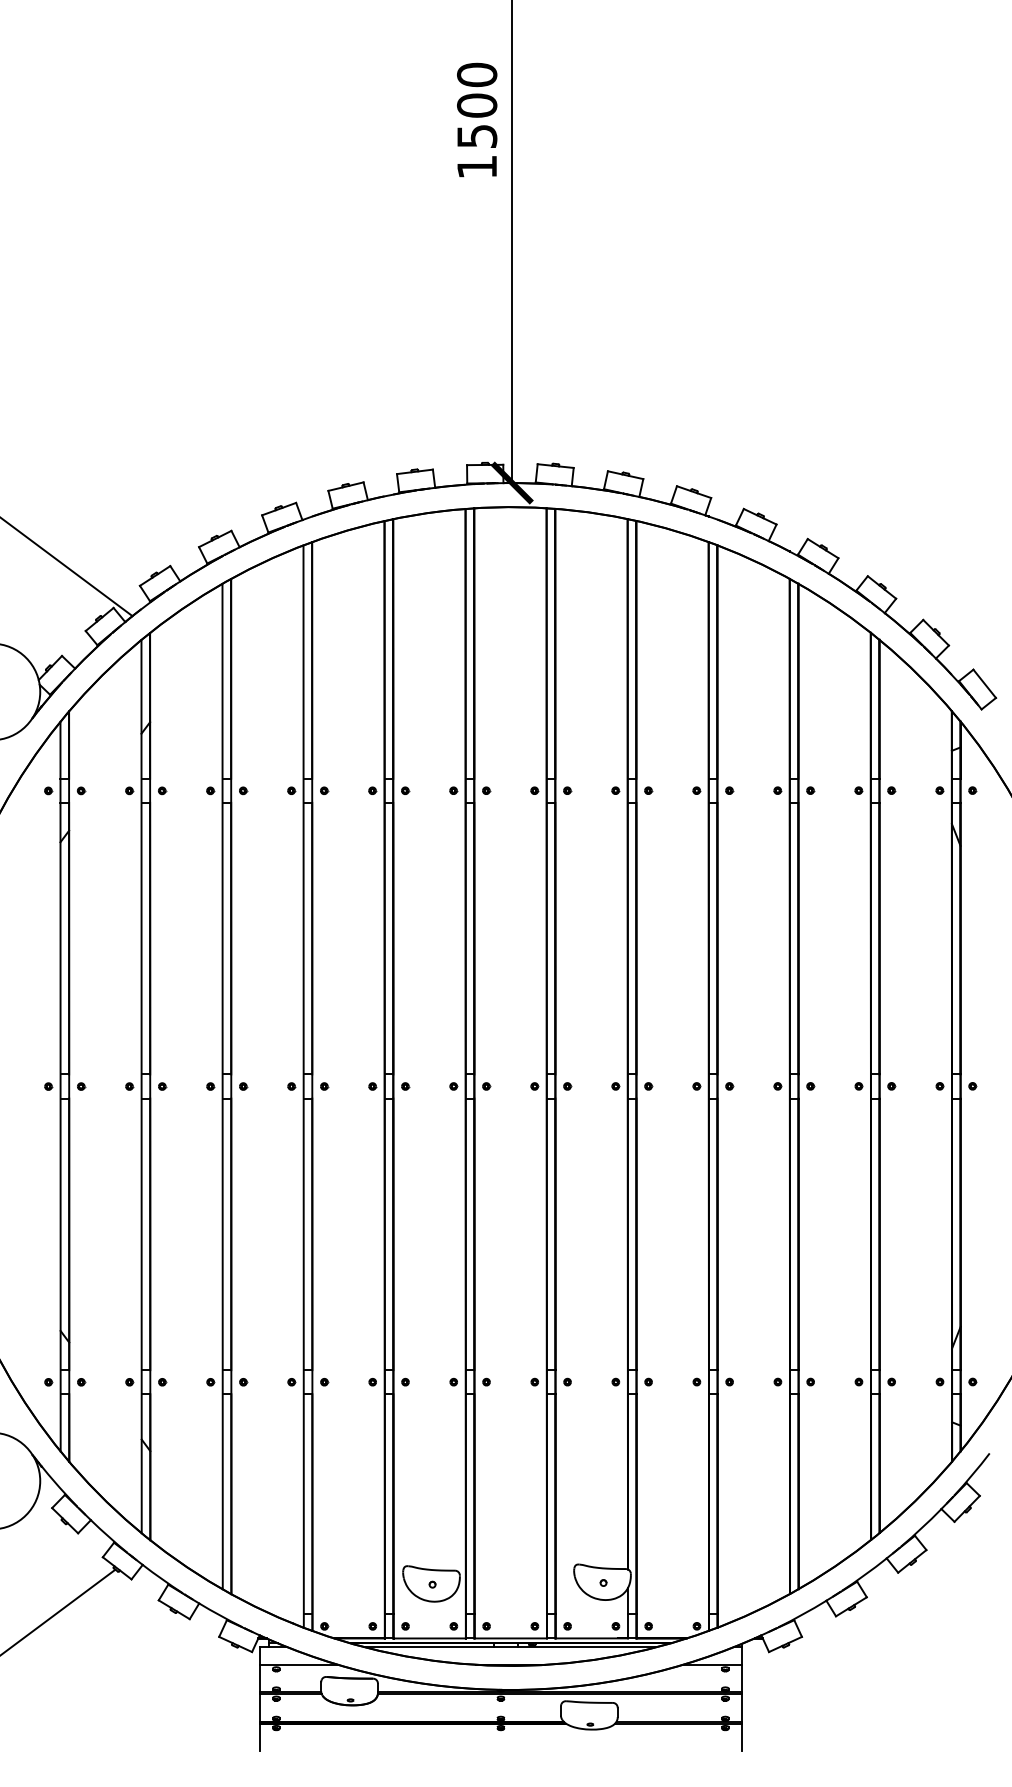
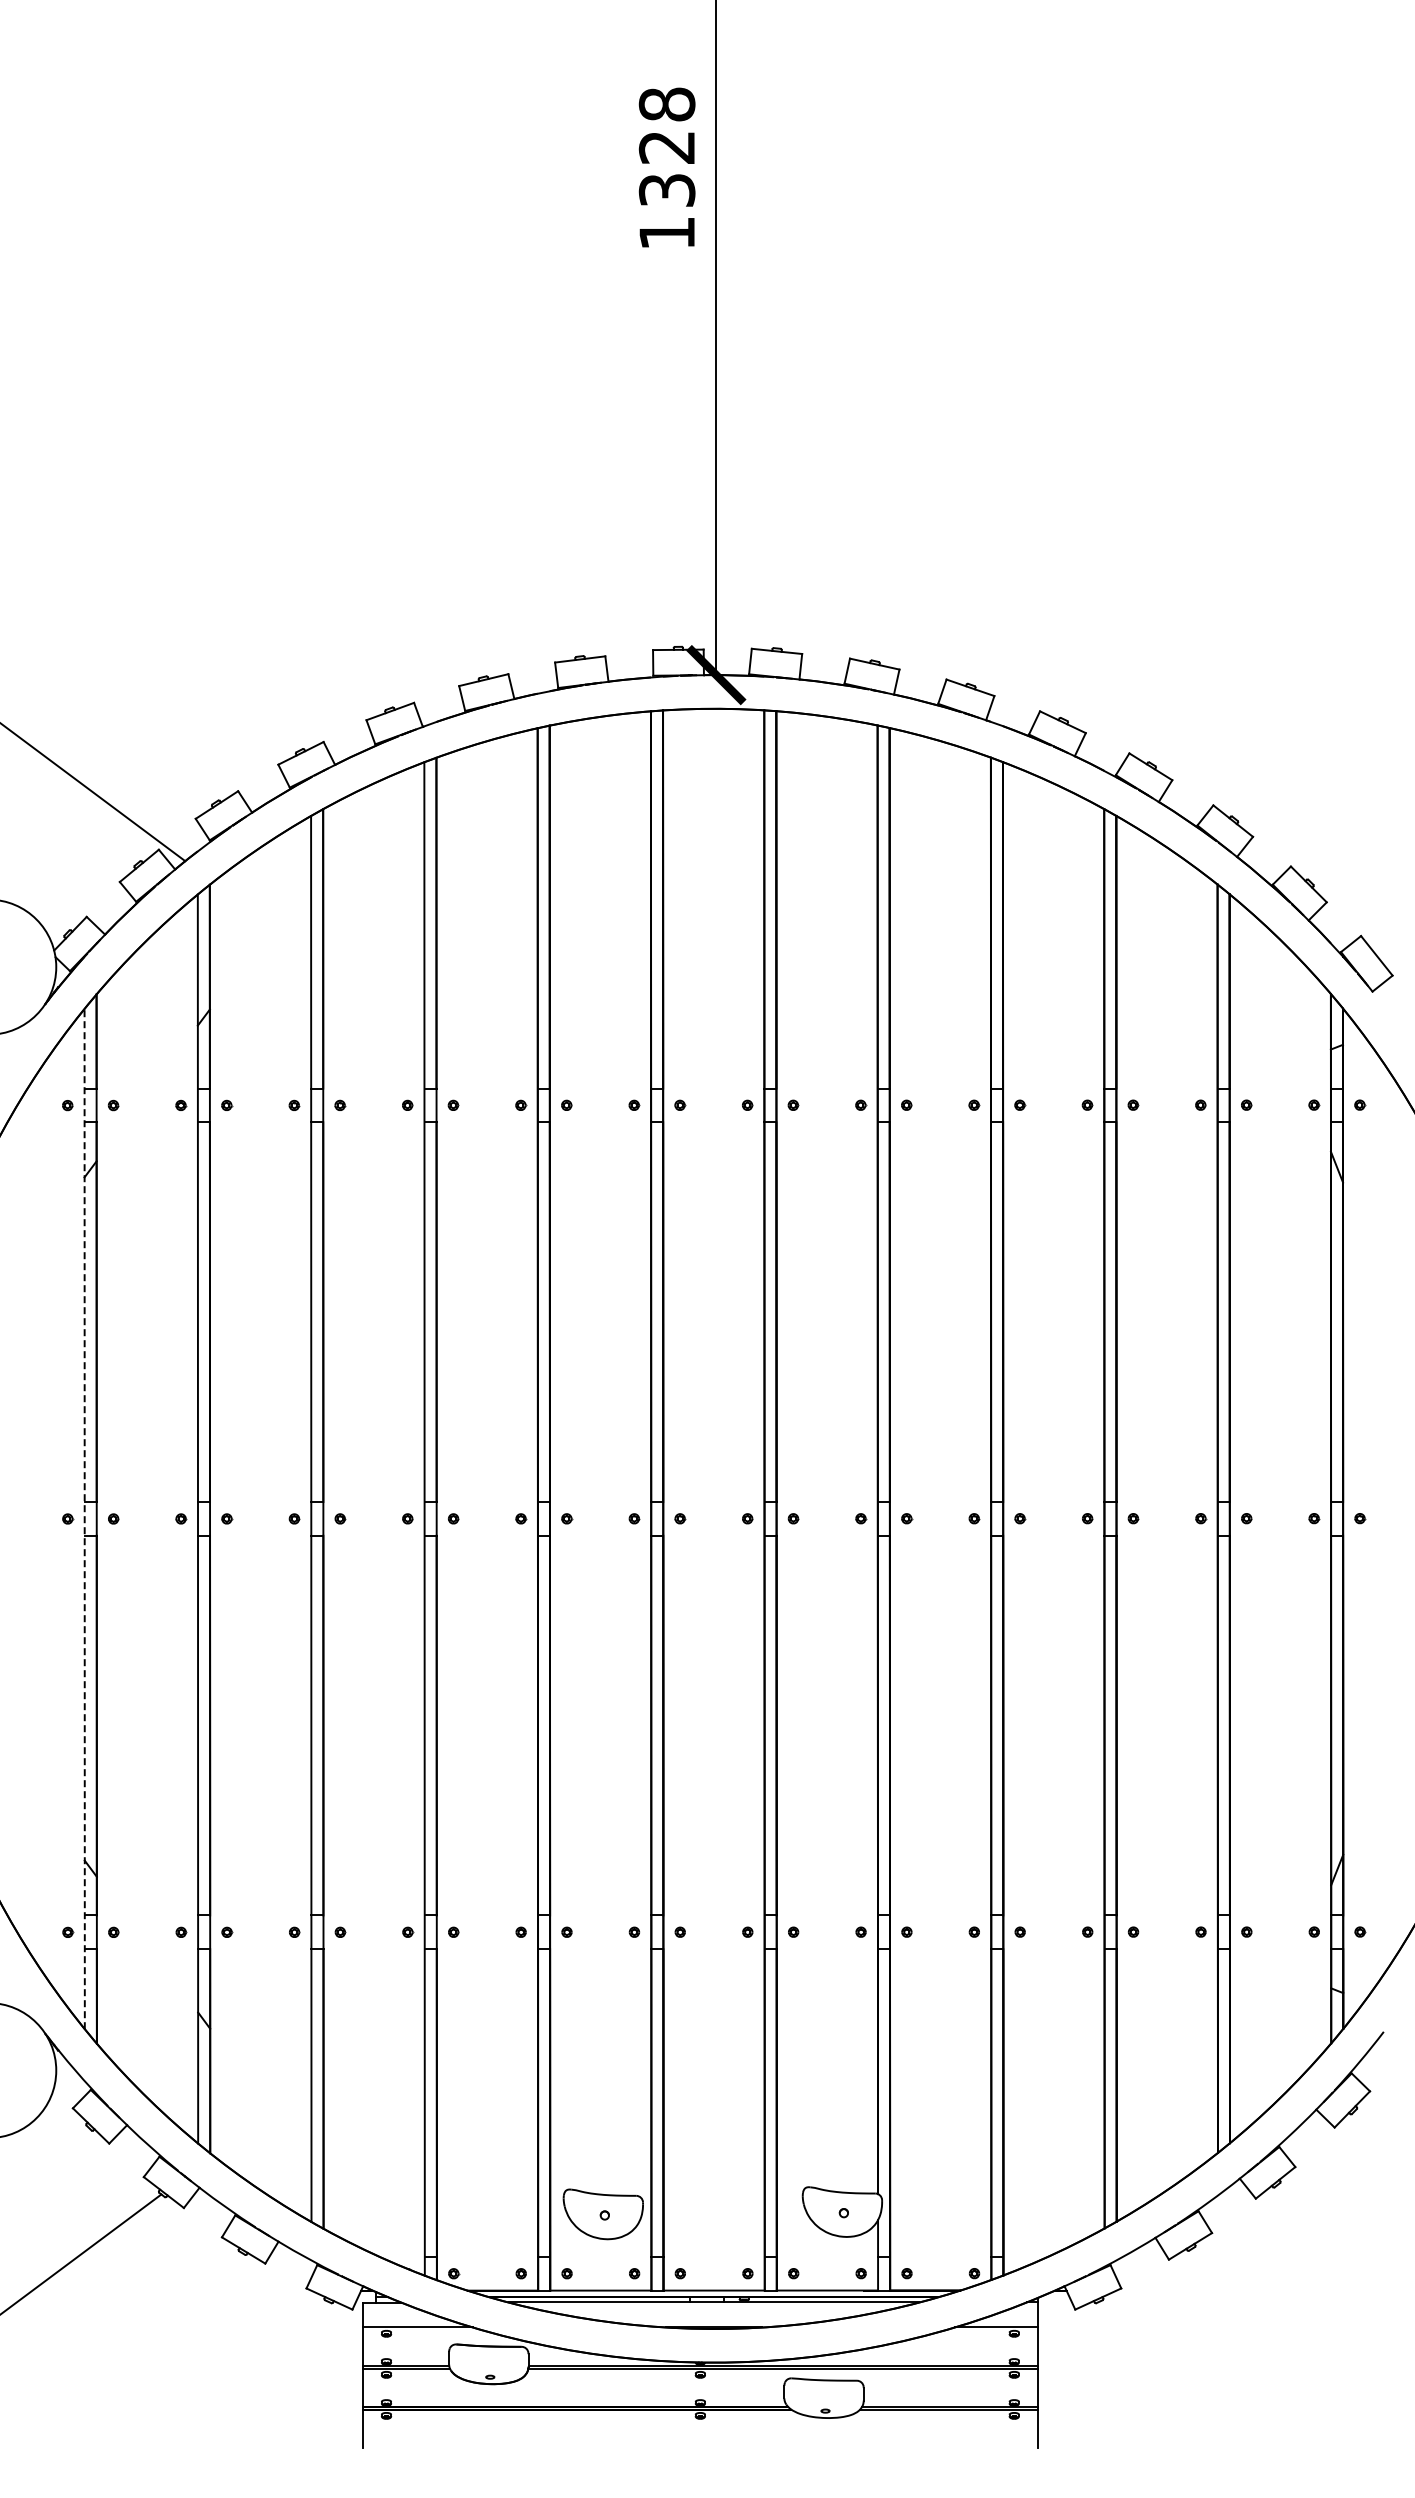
text: (476, 104) -> (666, 146), 1500 -> 1328
line: (60, 1086) -> (84, 1518), solid -> dashed

